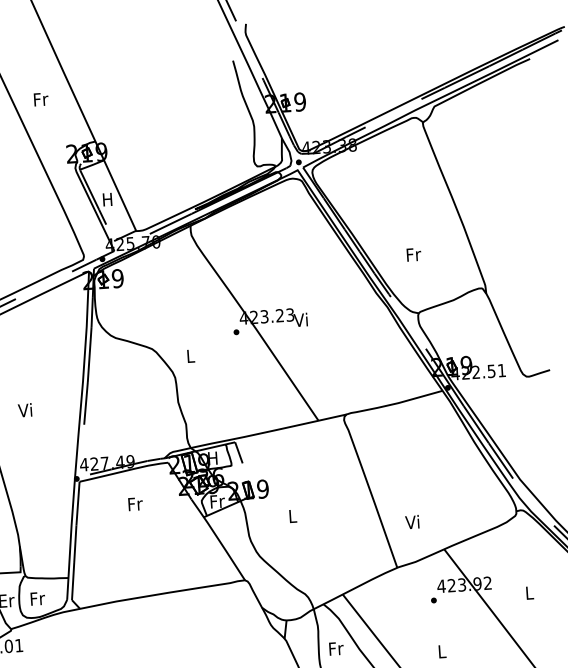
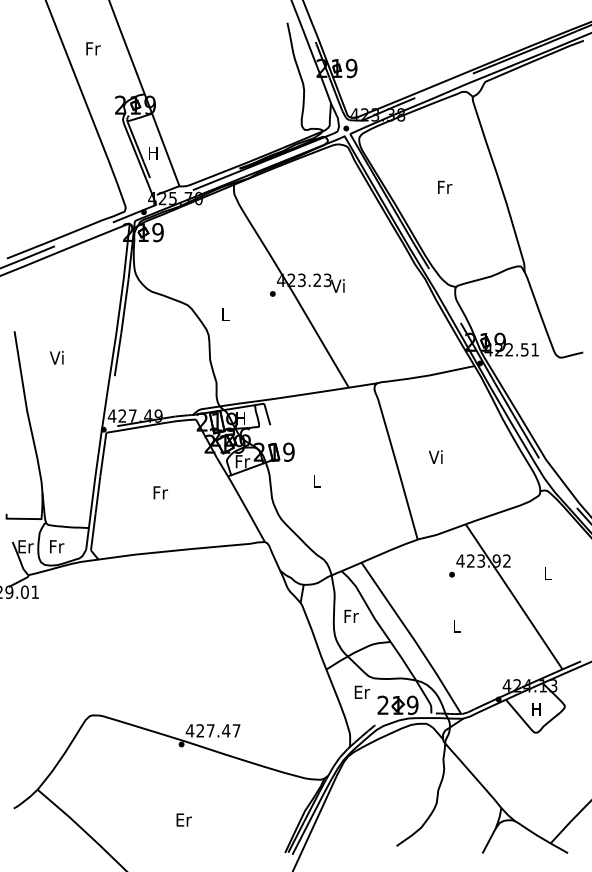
text: (414, 253) -> (445, 186), moved
text: (135, 503) -> (160, 492), moved
text: (412, 521) -> (435, 456), moved

